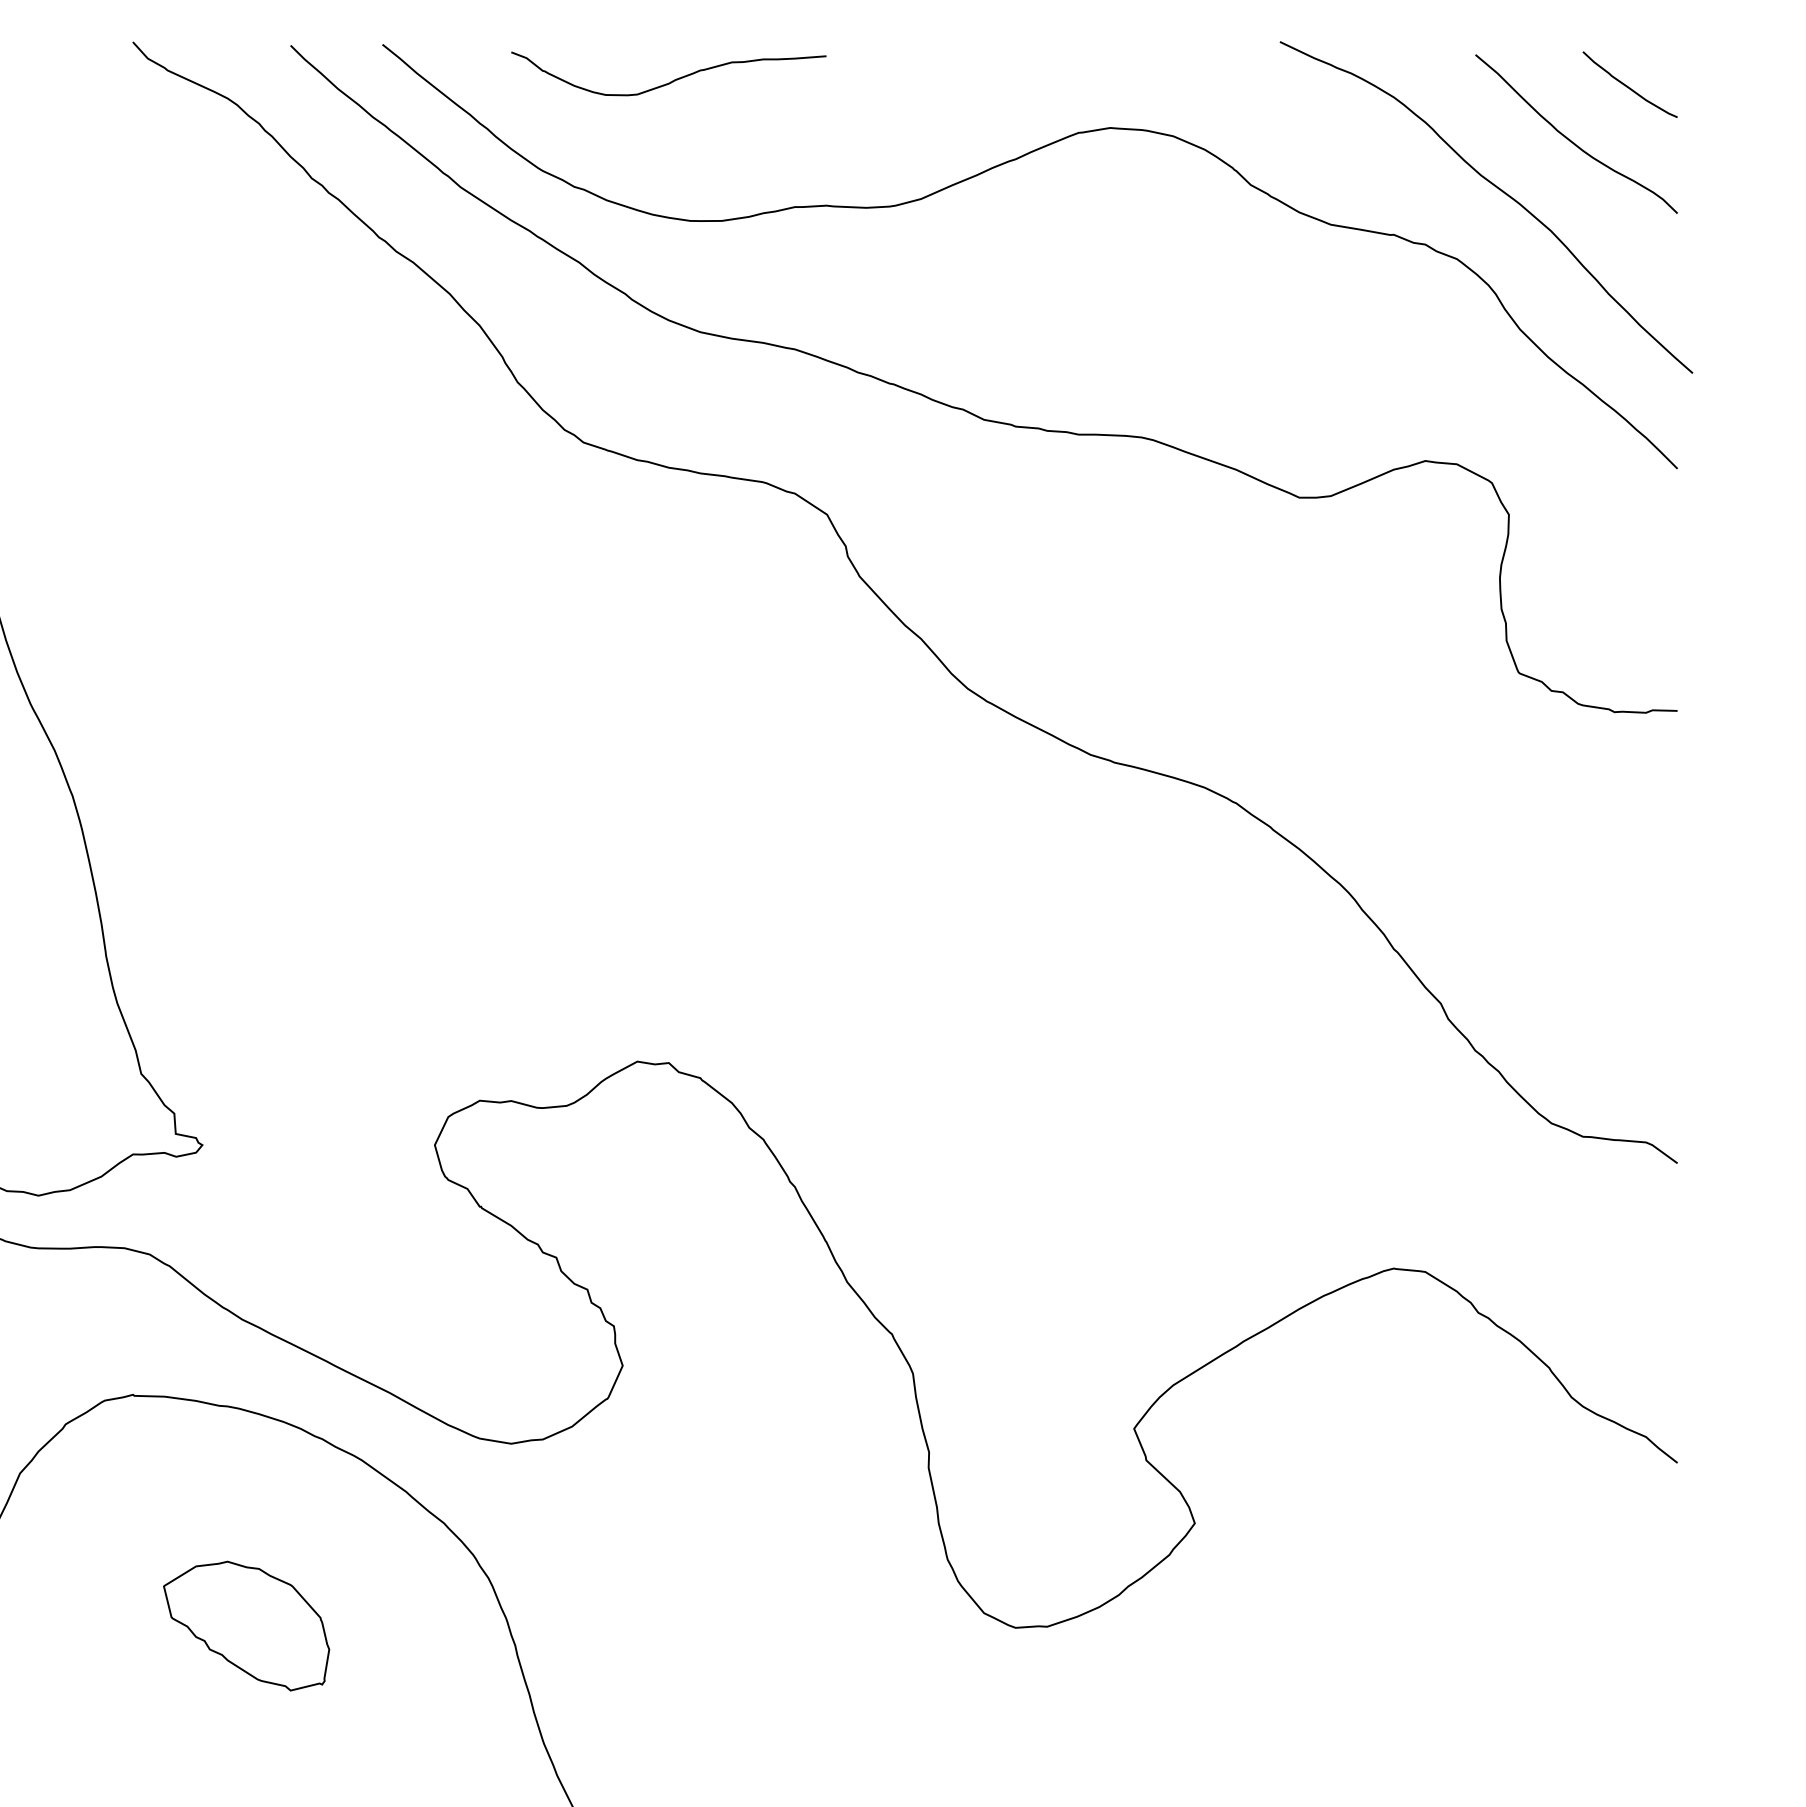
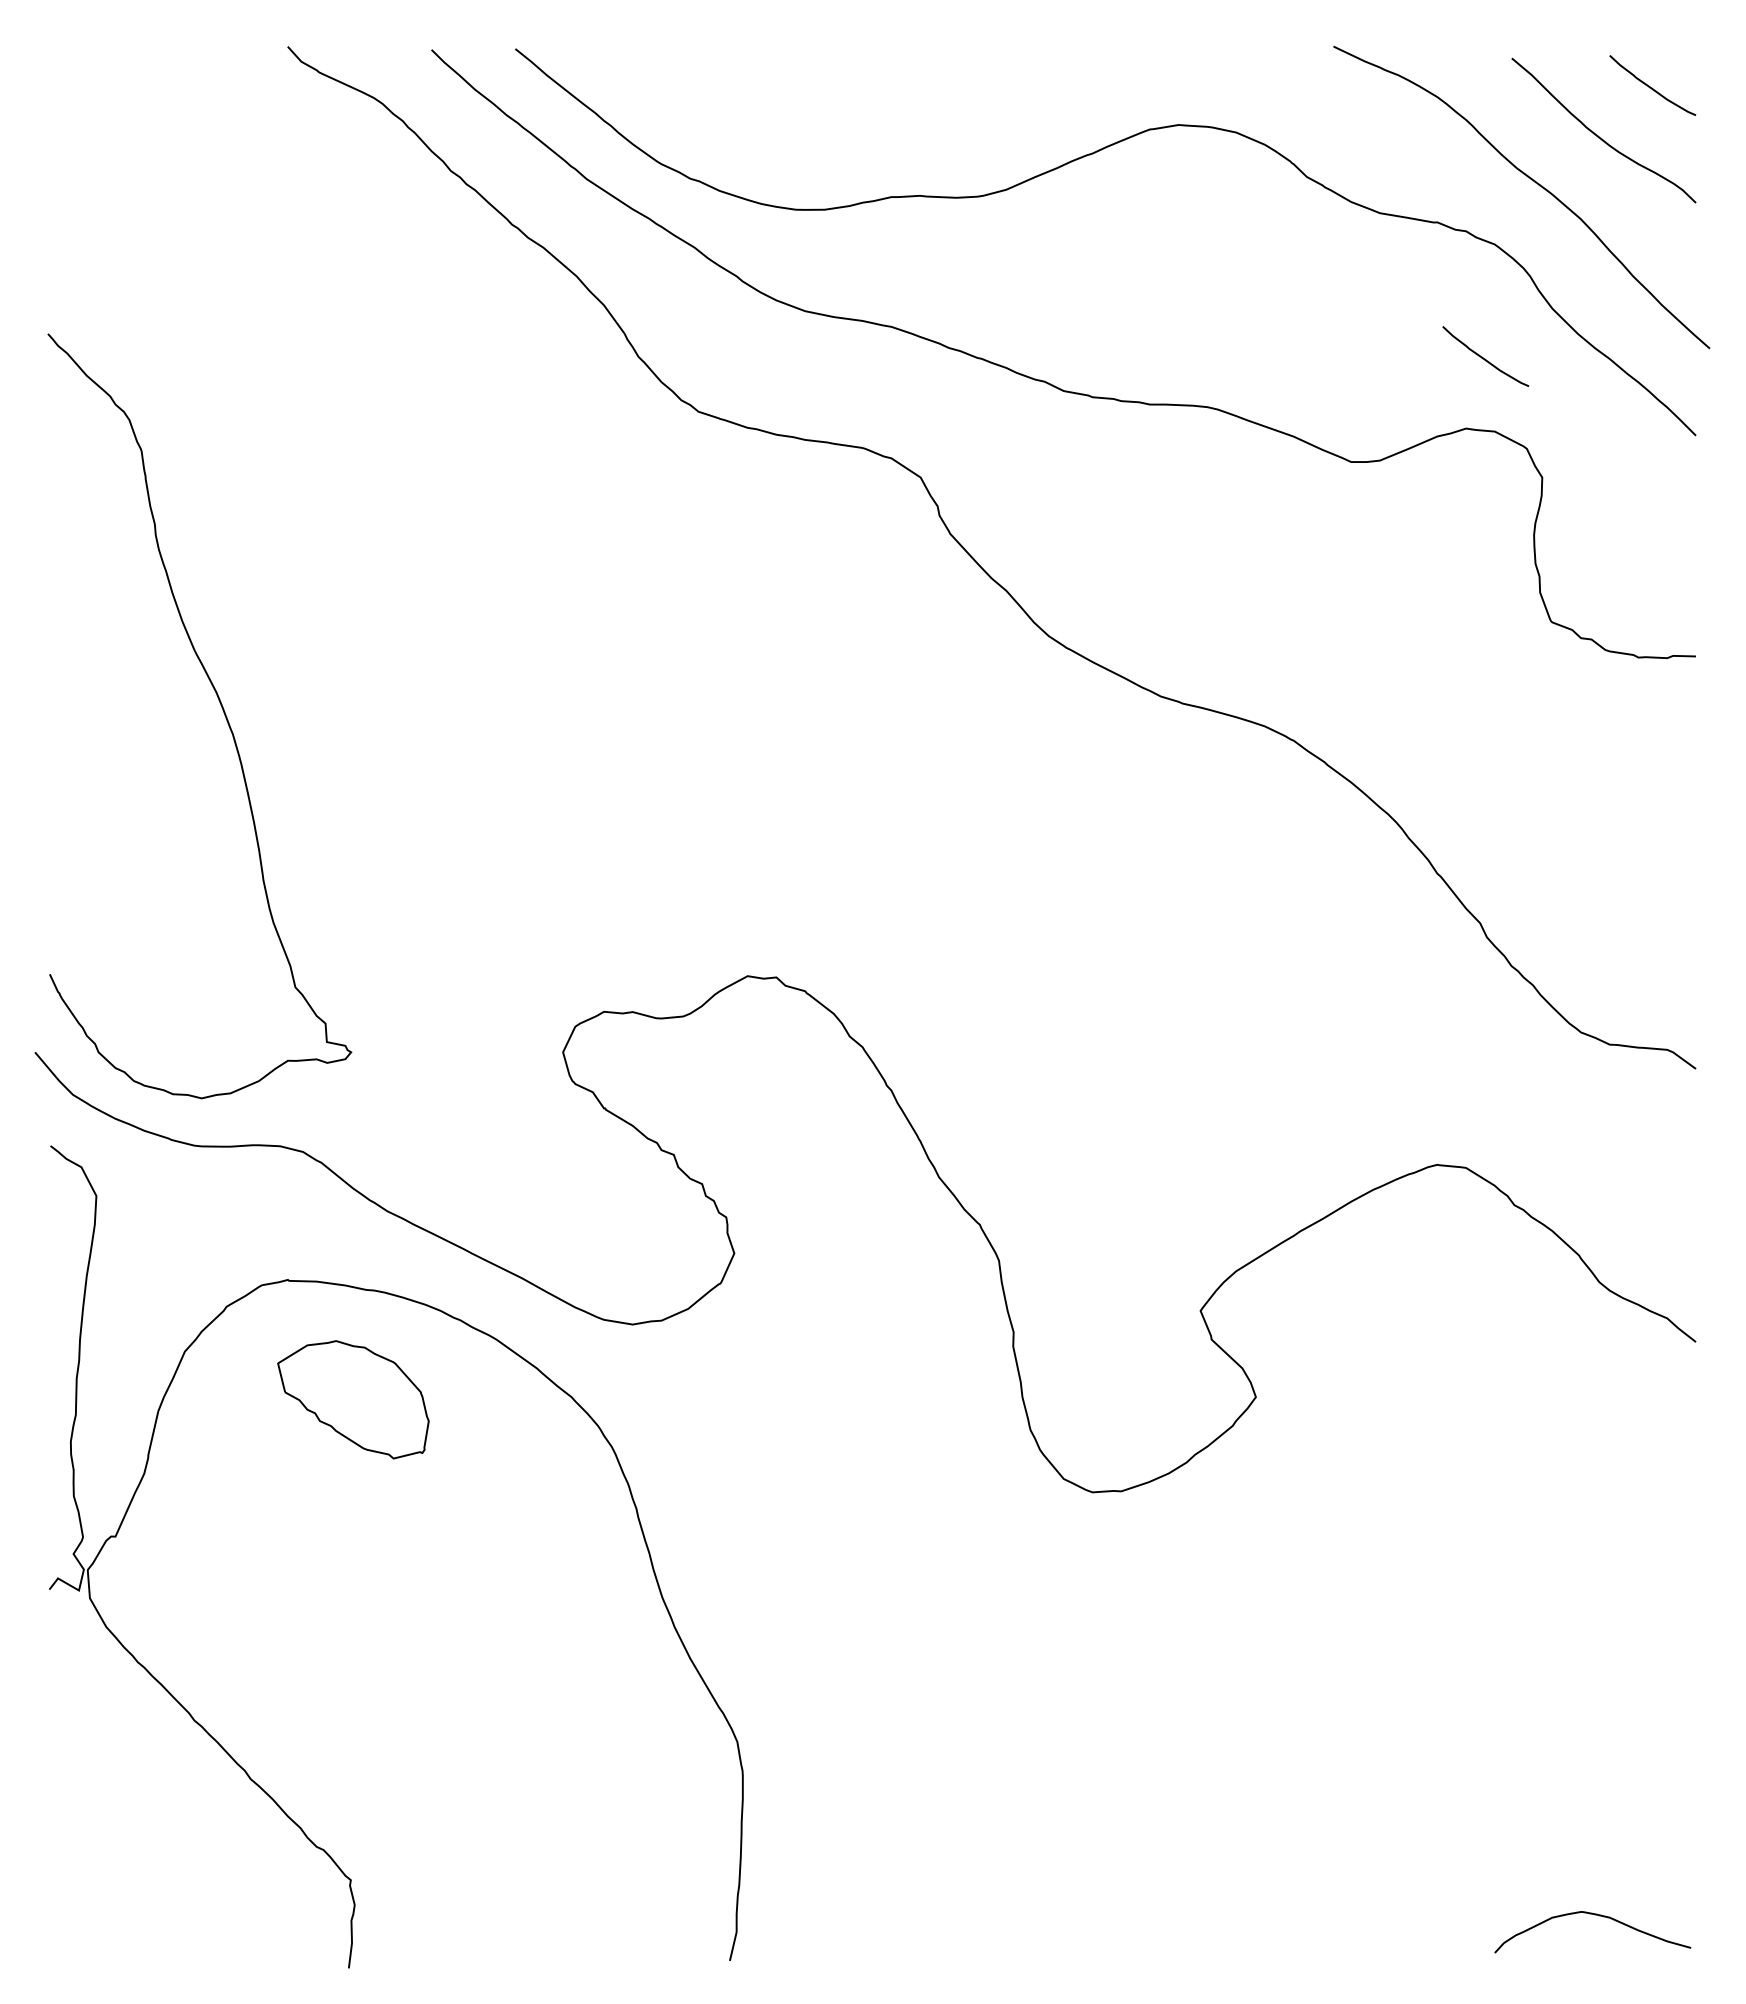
curve: (672, 80) -> (779, 81), removed
curve: (1446, 384) -> (1485, 358), added
part: (246, 1625) -> (353, 1399), moved

